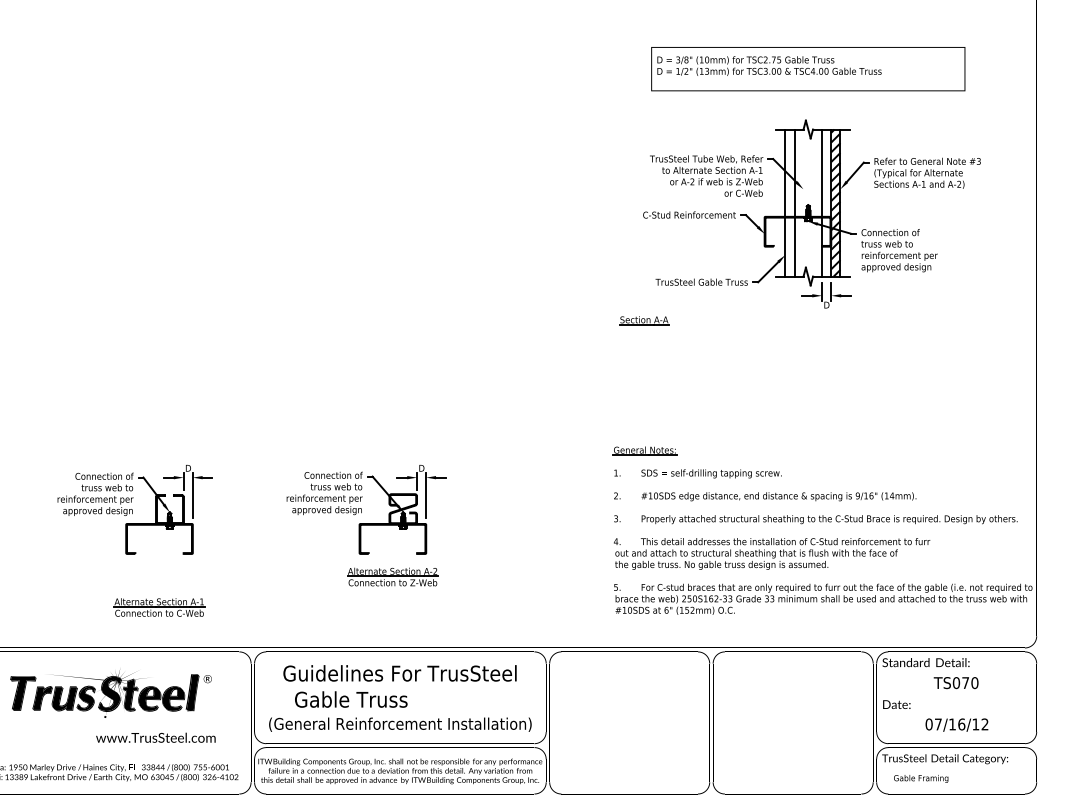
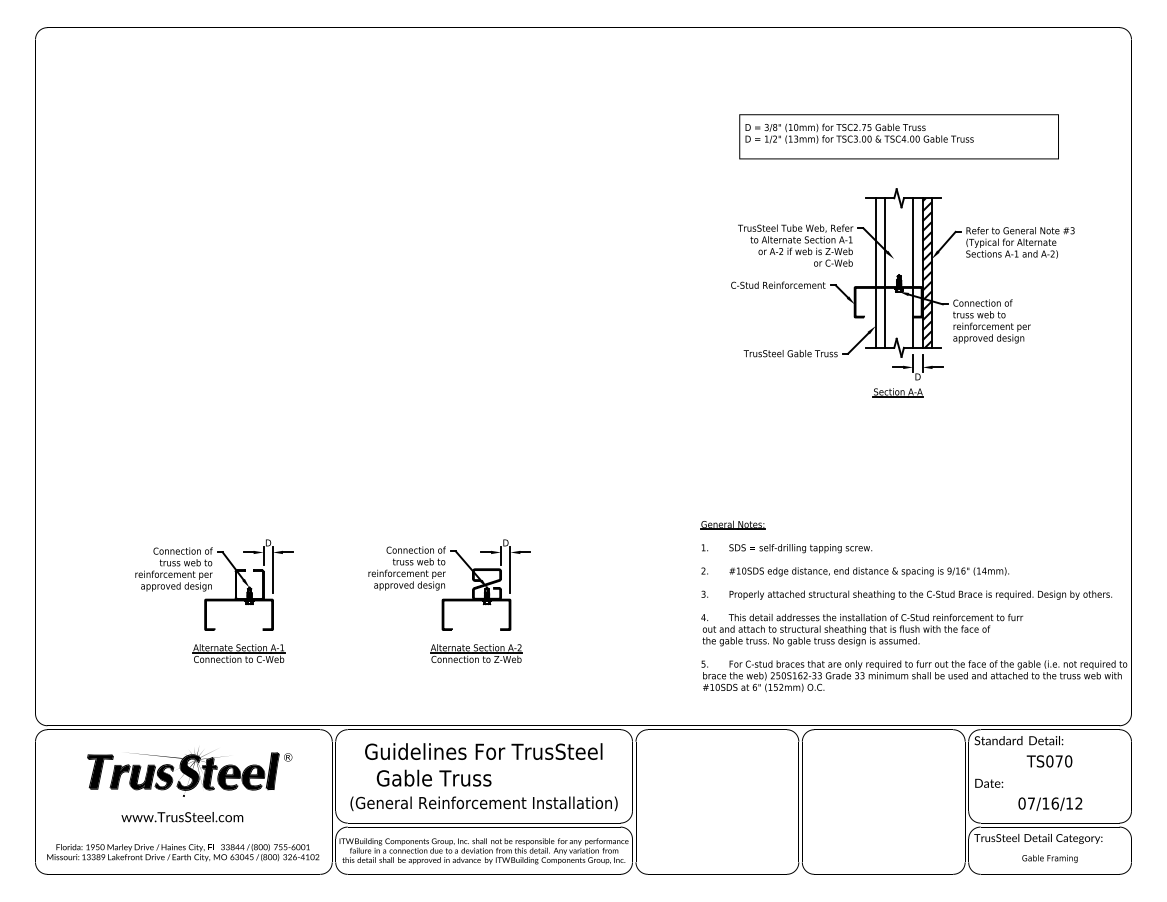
part: (643, 320) -> (897, 392), moved
part: (158, 607) -> (238, 653), moved
text: (156, 738) -> (182, 817), moved
text: (920, 778) -> (1049, 858), moved

